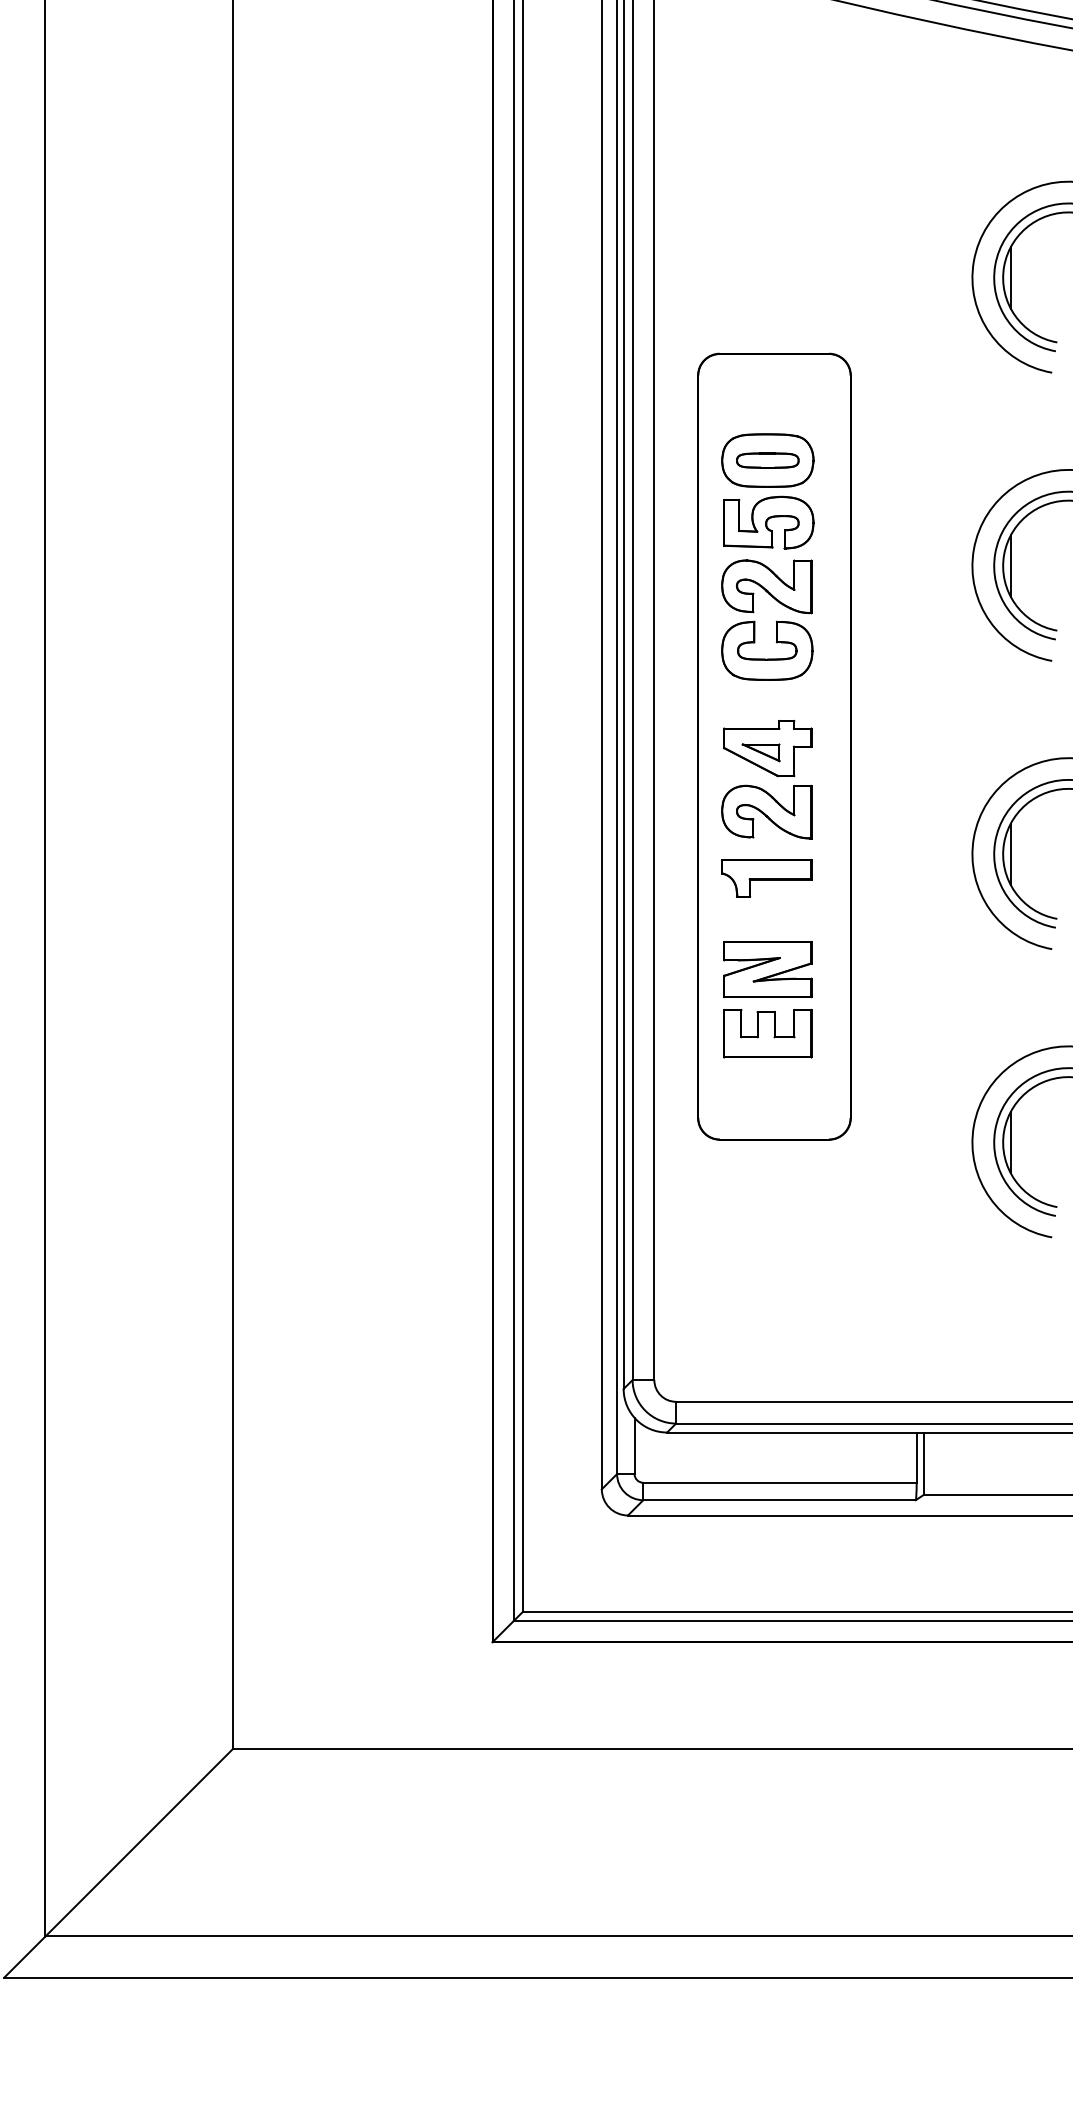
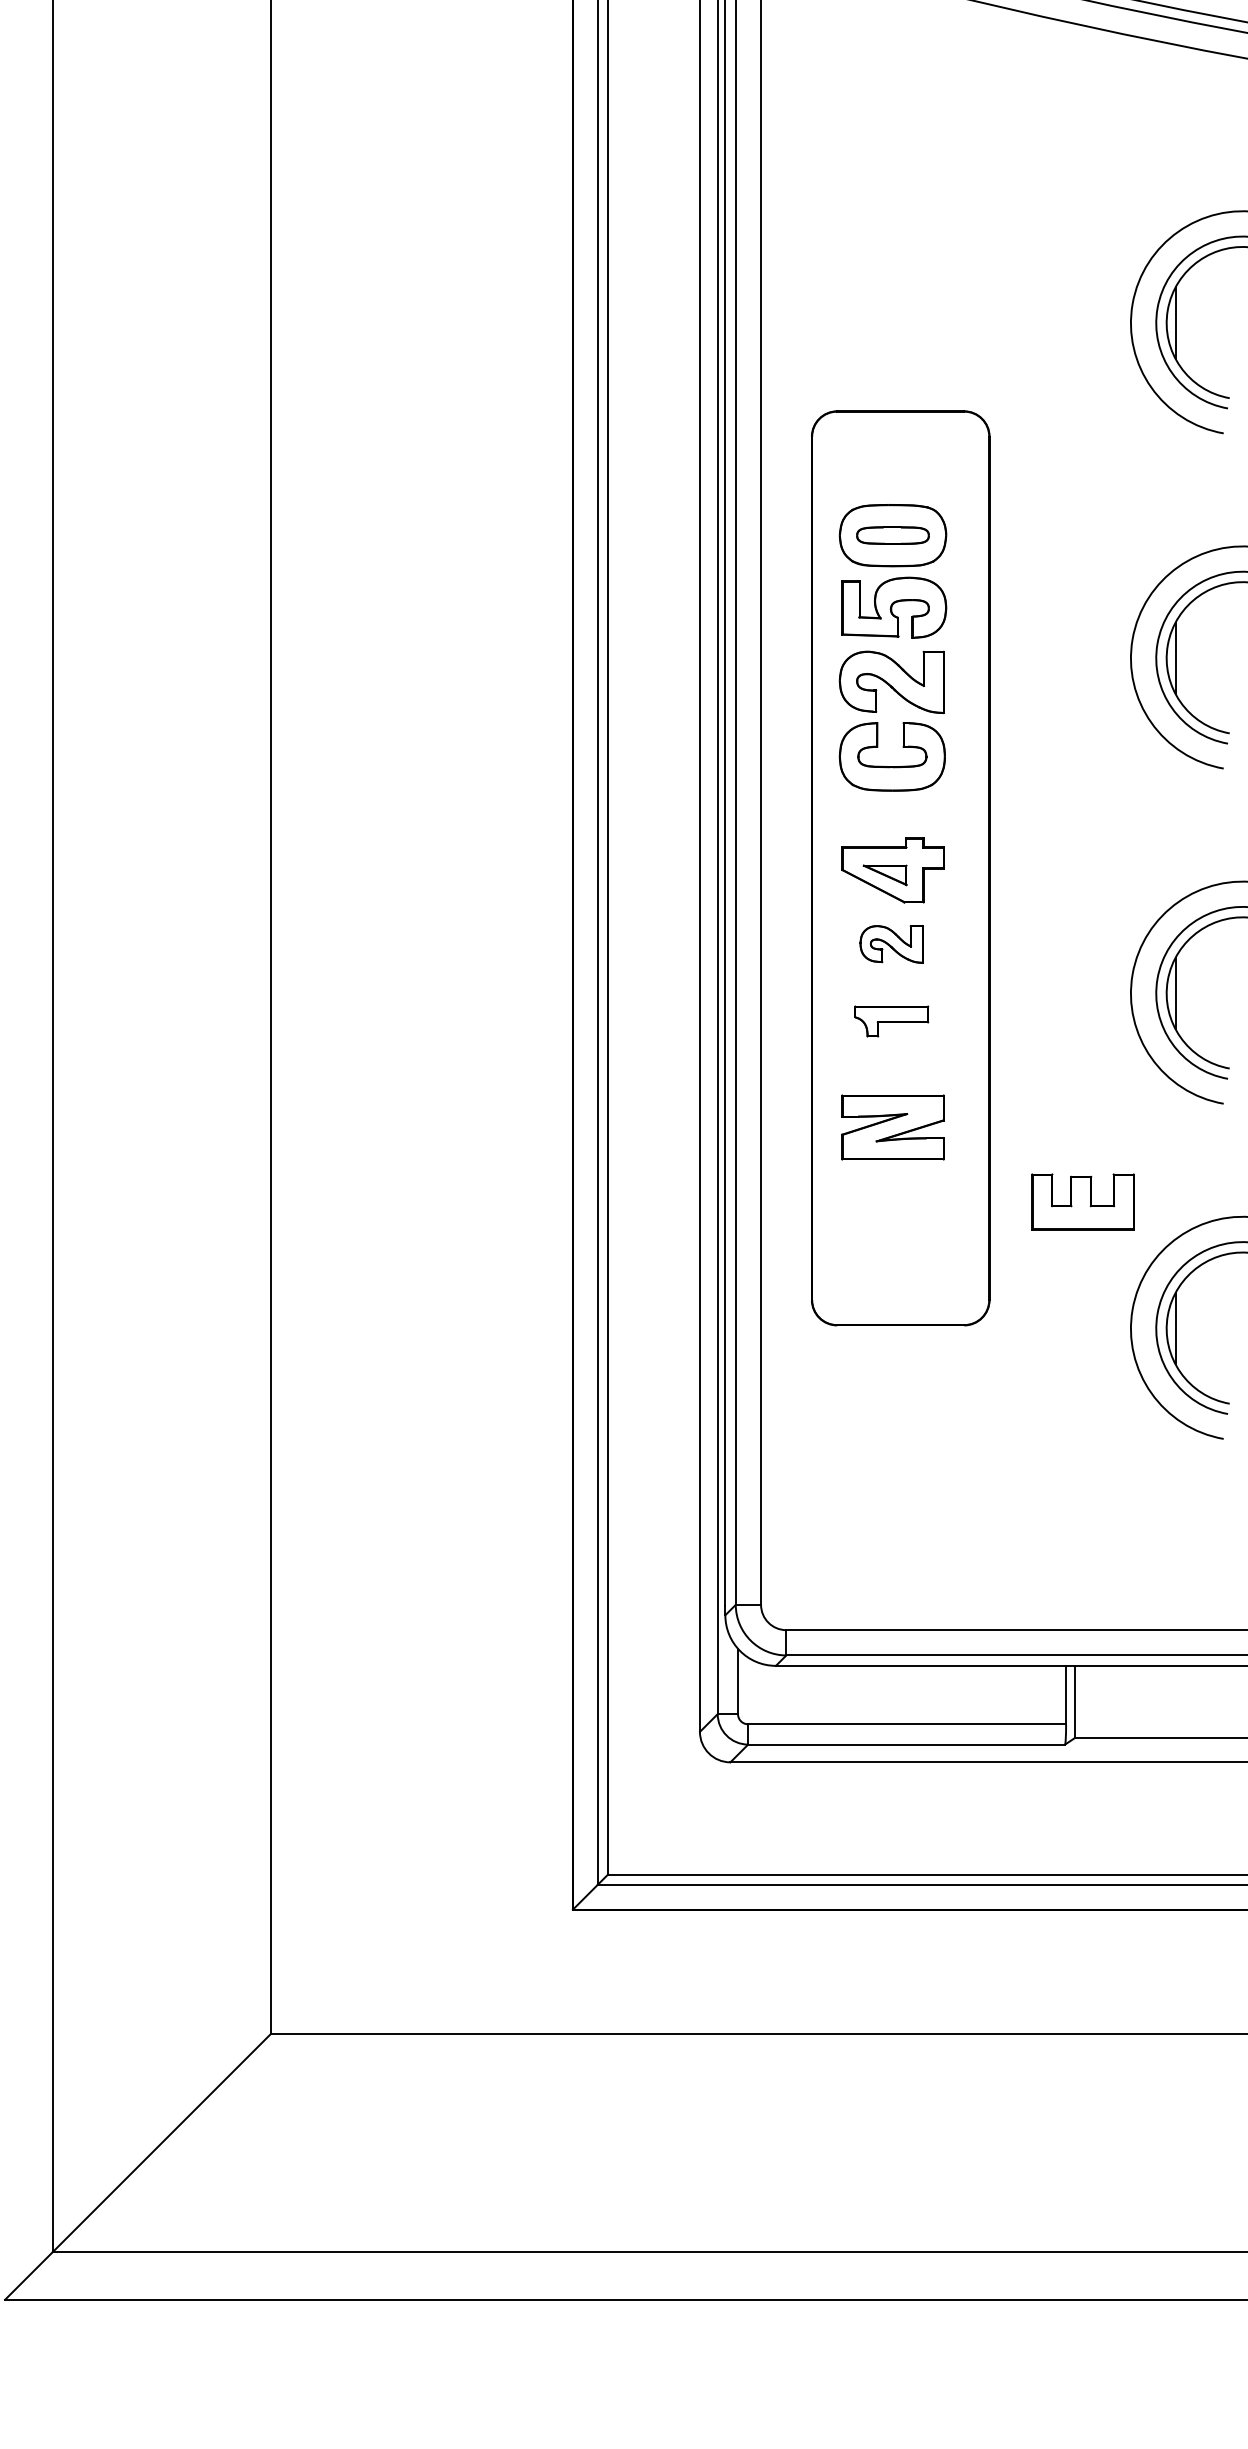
part: (766, 812) -> (891, 944), size x0.6
part: (766, 878) -> (891, 1021), size x0.7
part: (767, 1033) -> (1082, 1201), moved

